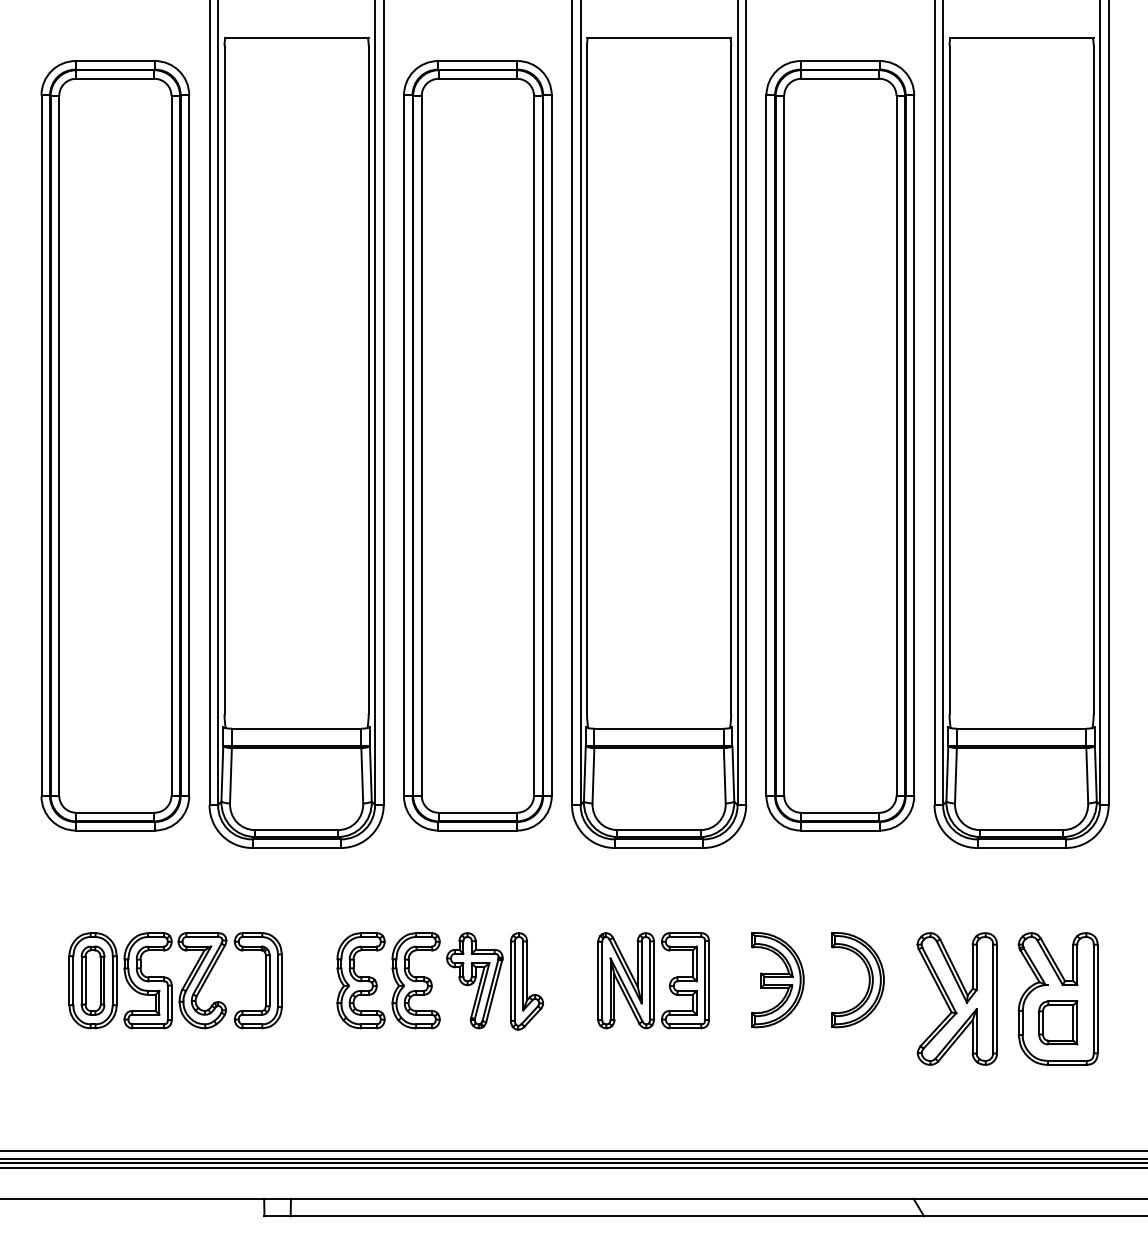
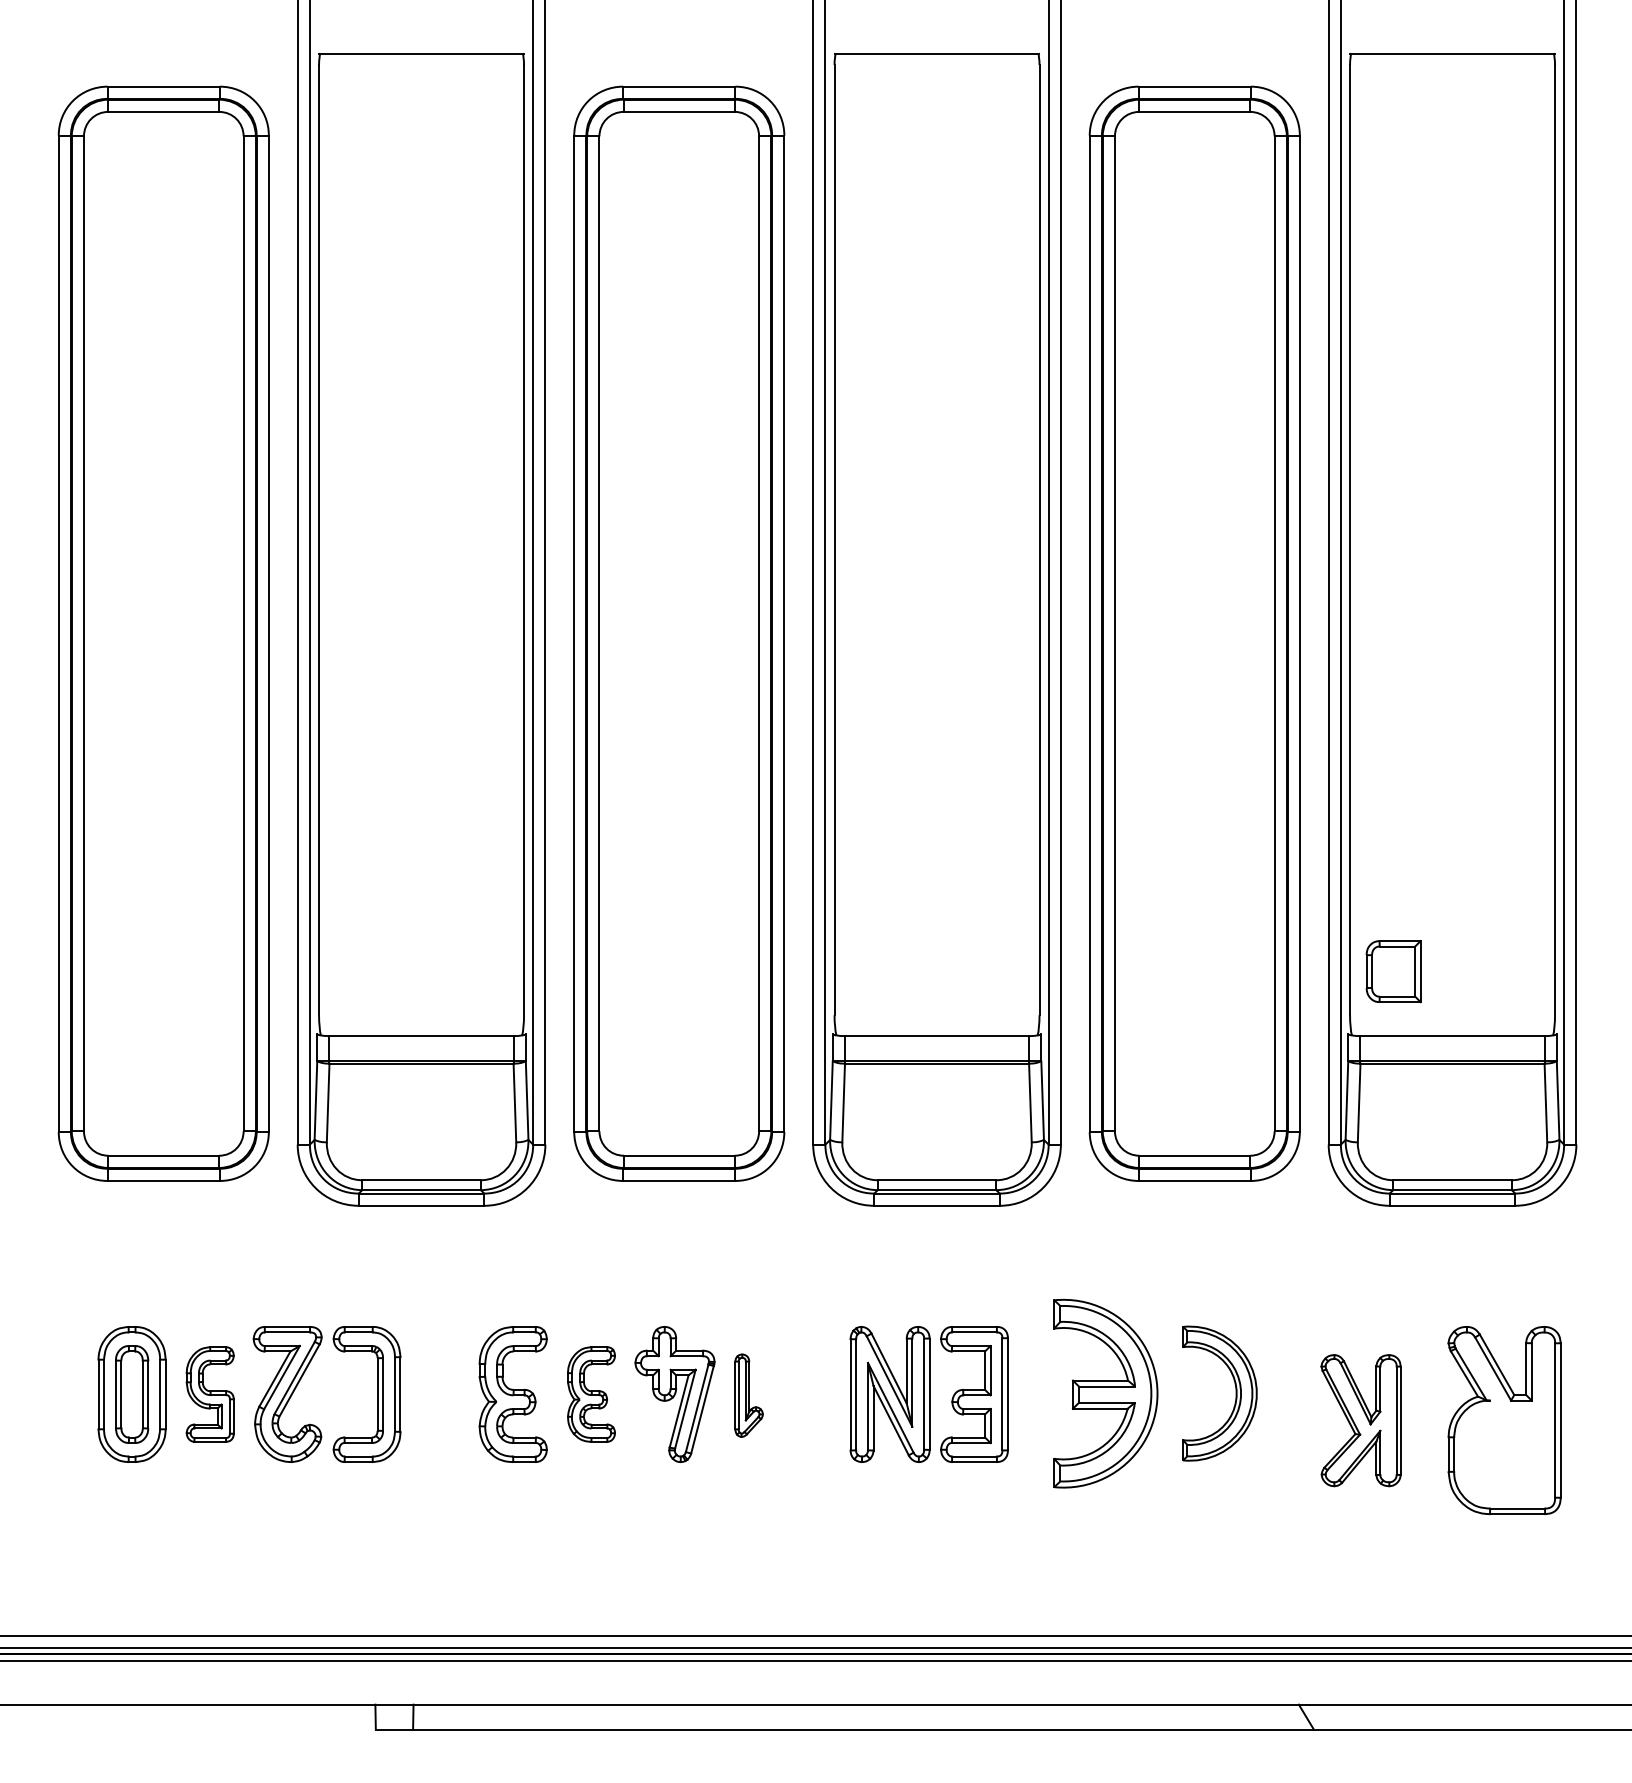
part: (147, 980) -> (209, 1394), size x0.7
part: (416, 980) -> (591, 1394), size x0.7
part: (777, 980) -> (1105, 1393), size x1.4
part: (526, 981) -> (748, 1395), size x0.6
part: (956, 998) -> (1360, 1420), size x0.7
part: (1058, 1022) -> (1393, 971), moved

